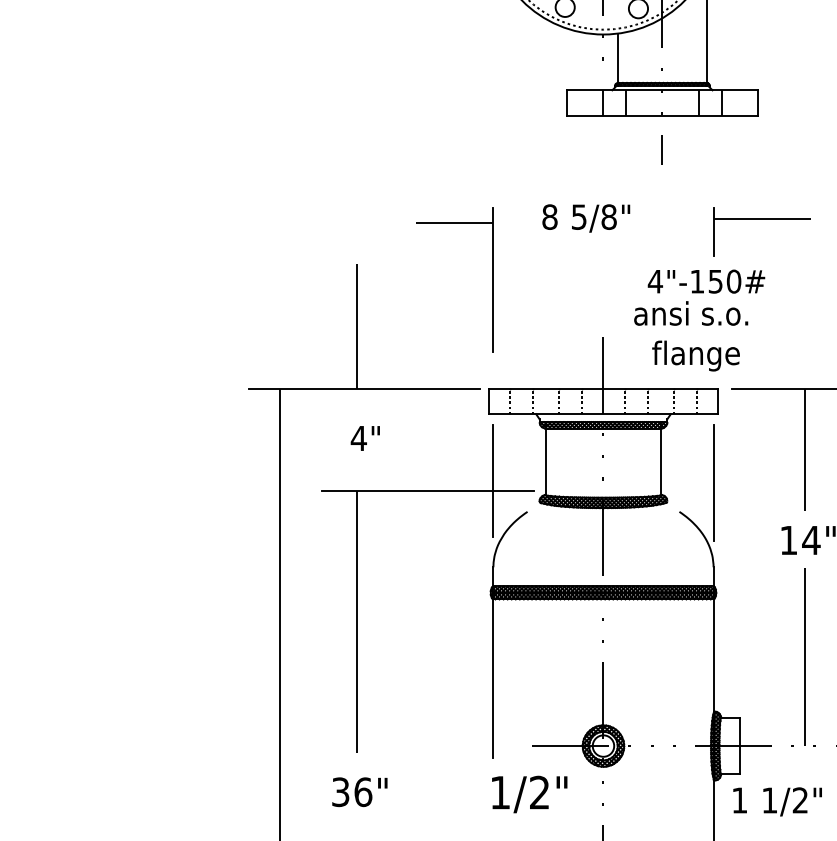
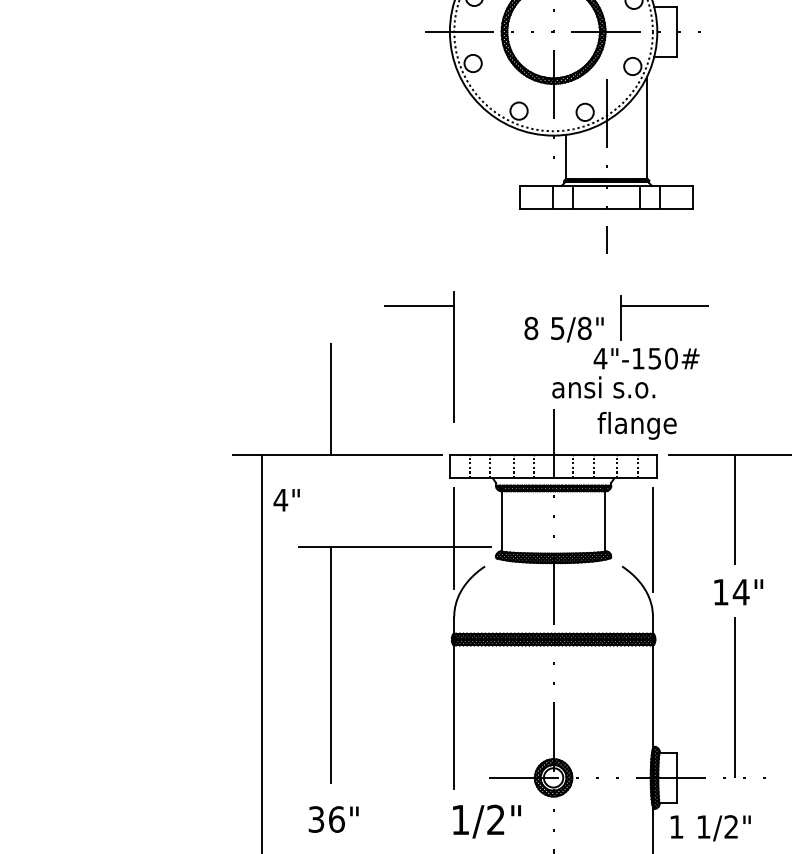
text: (585, 218) -> (563, 329), moved
part: (761, 219) -> (664, 306), moved
text: (690, 313) -> (603, 387), moved
text: (365, 438) -> (286, 500), moved

